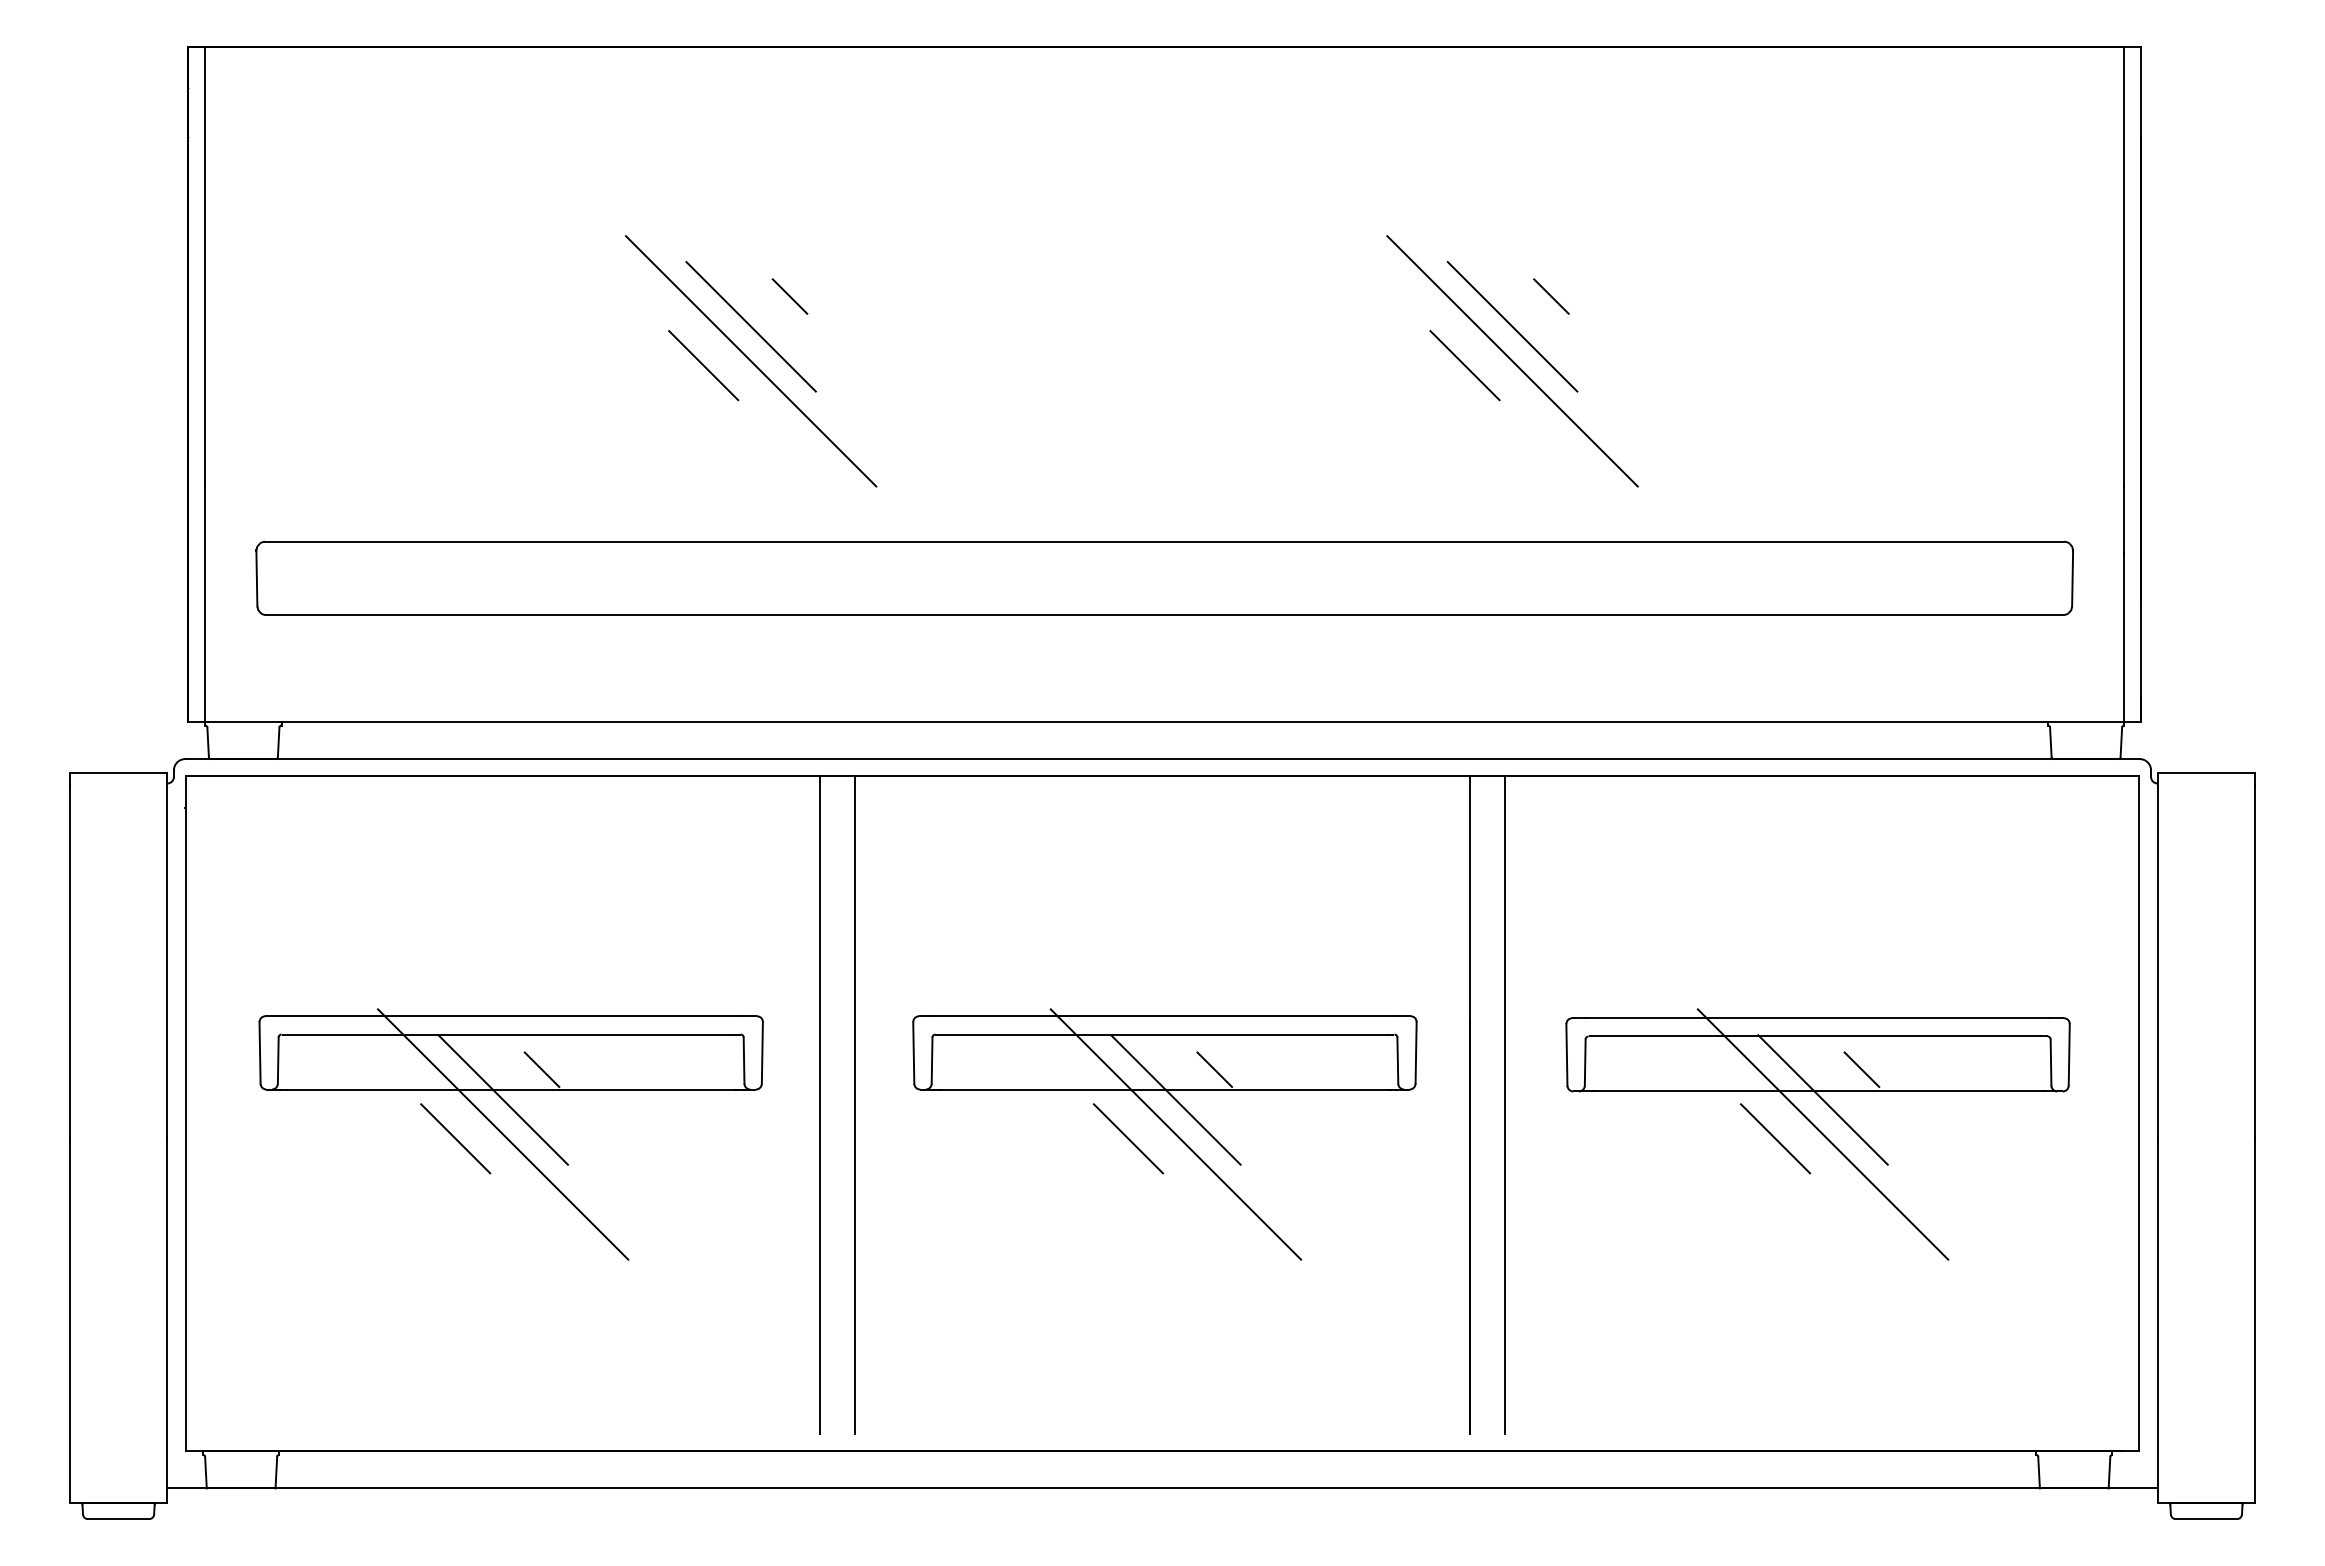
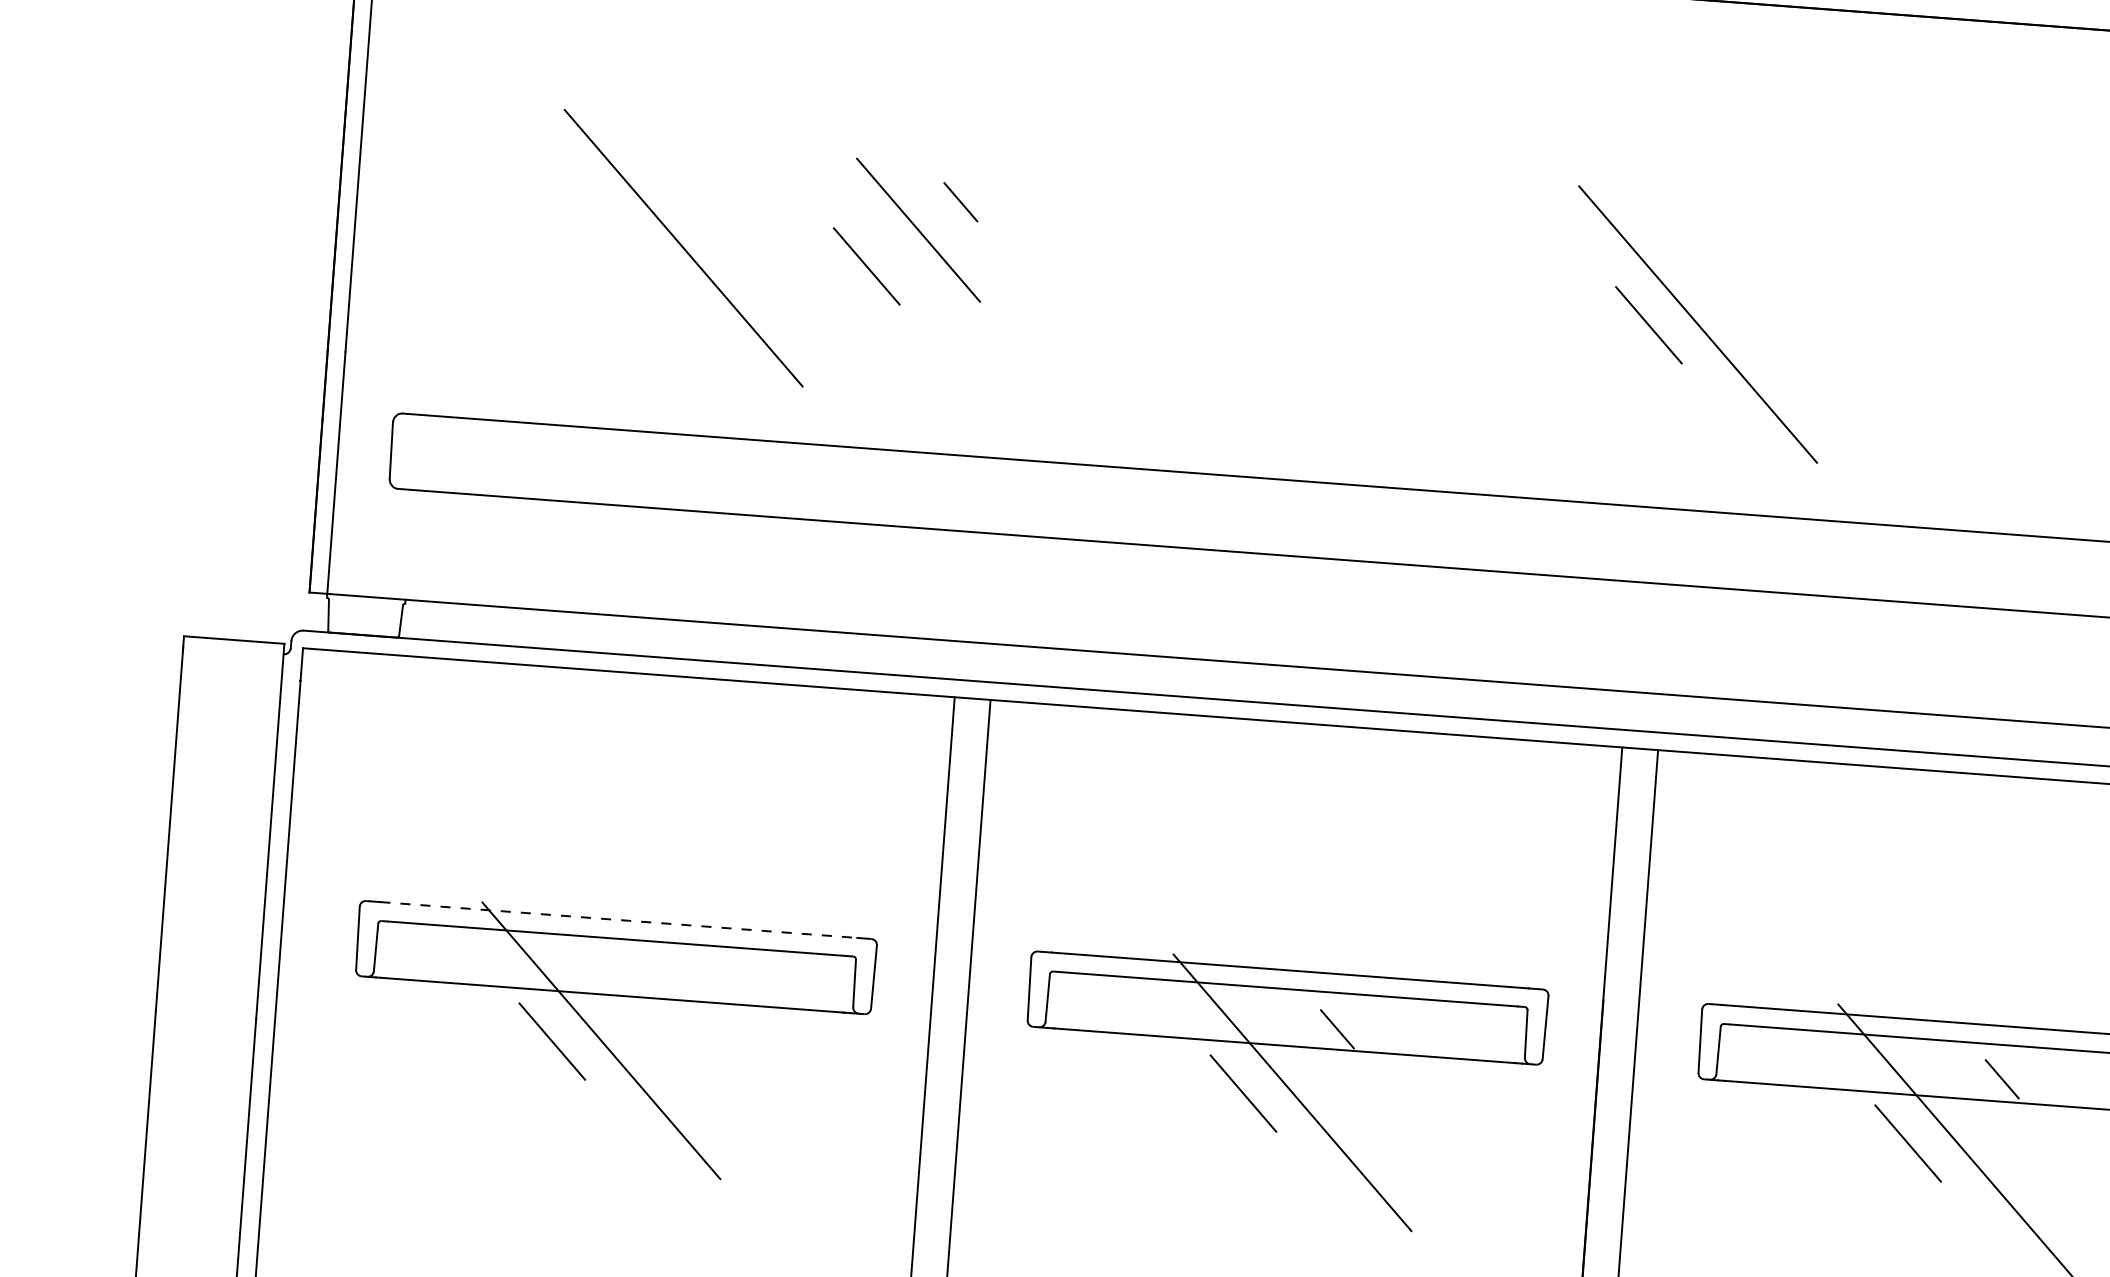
line: (1551, 296) -> (1743, 260), removed
line: (1512, 326) -> (1700, 288), removed
line: (751, 361) -> (684, 248), moved
line: (511, 1016) -> (619, 920), solid -> dashed
line: (541, 1069) -> (645, 977), removed
line: (502, 1099) -> (603, 1004), removed
line: (1175, 1099) -> (1294, 1056), removed
line: (1822, 1099) -> (1959, 1106), removed

